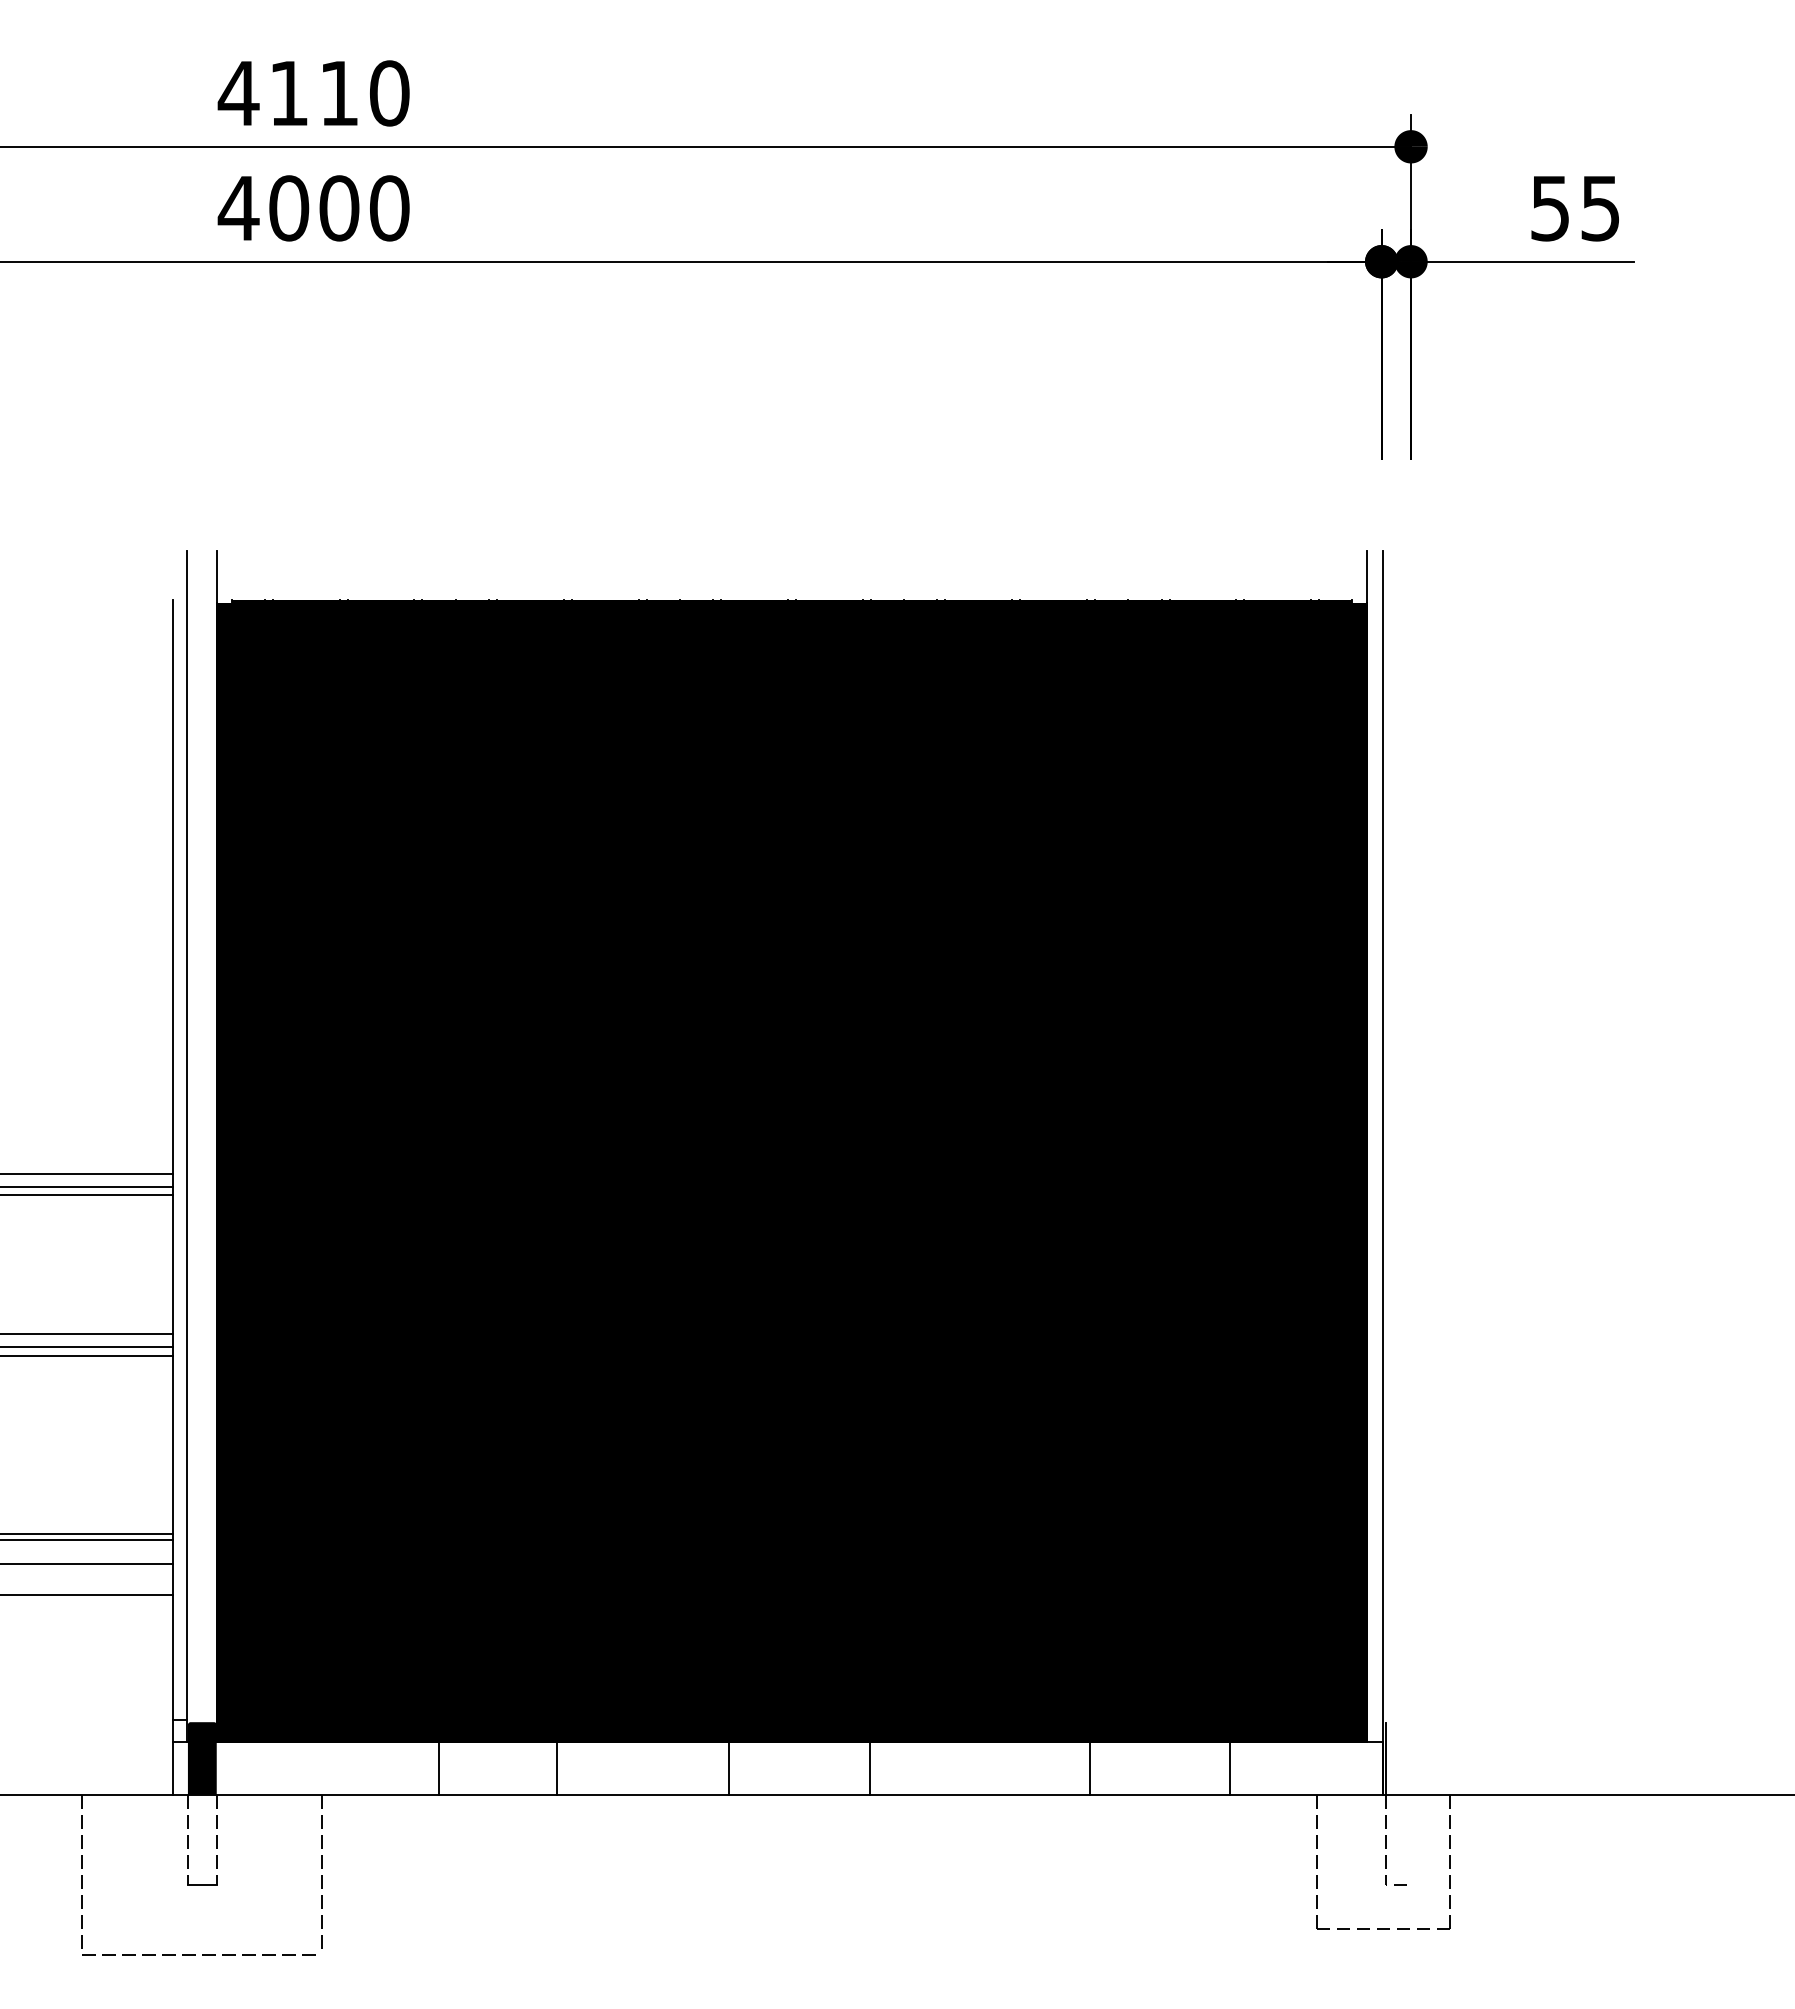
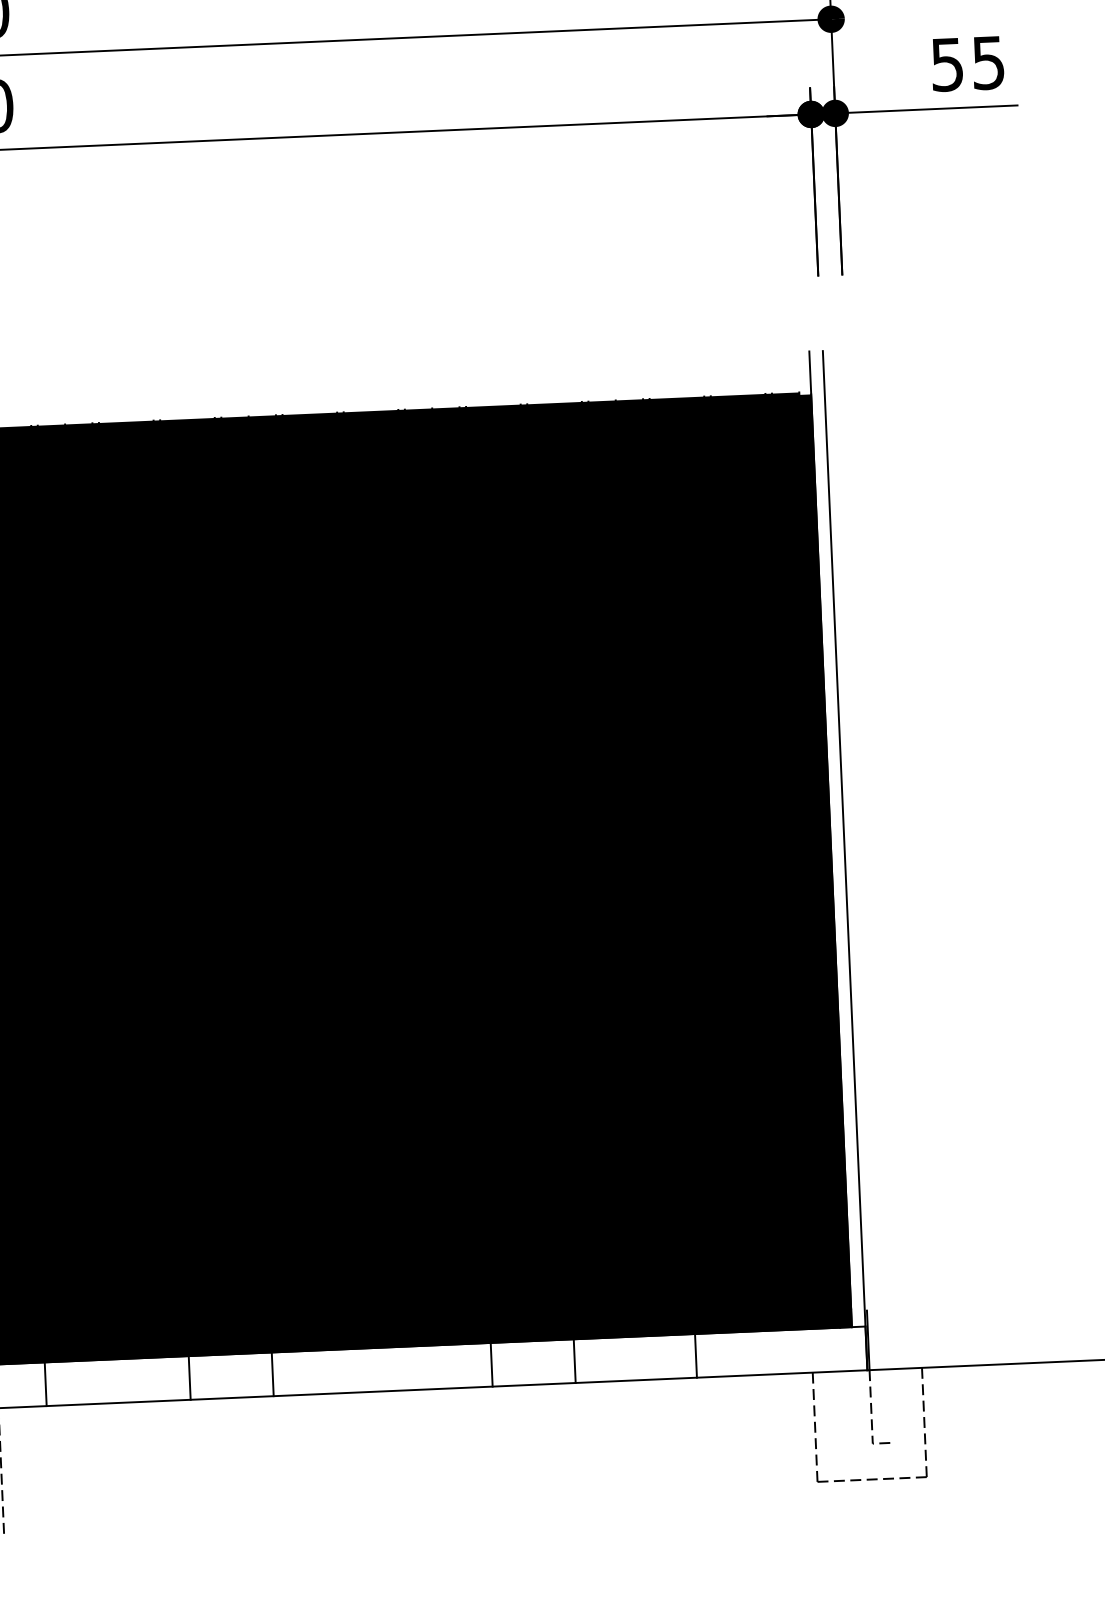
line: (439, 1768) -> (46, 1384), moved
line: (729, 1768) -> (272, 1374), moved
line: (869, 1768) -> (491, 1364), moved
line: (1090, 1768) -> (575, 1361), moved
line: (1230, 1768) -> (696, 1355), moved

